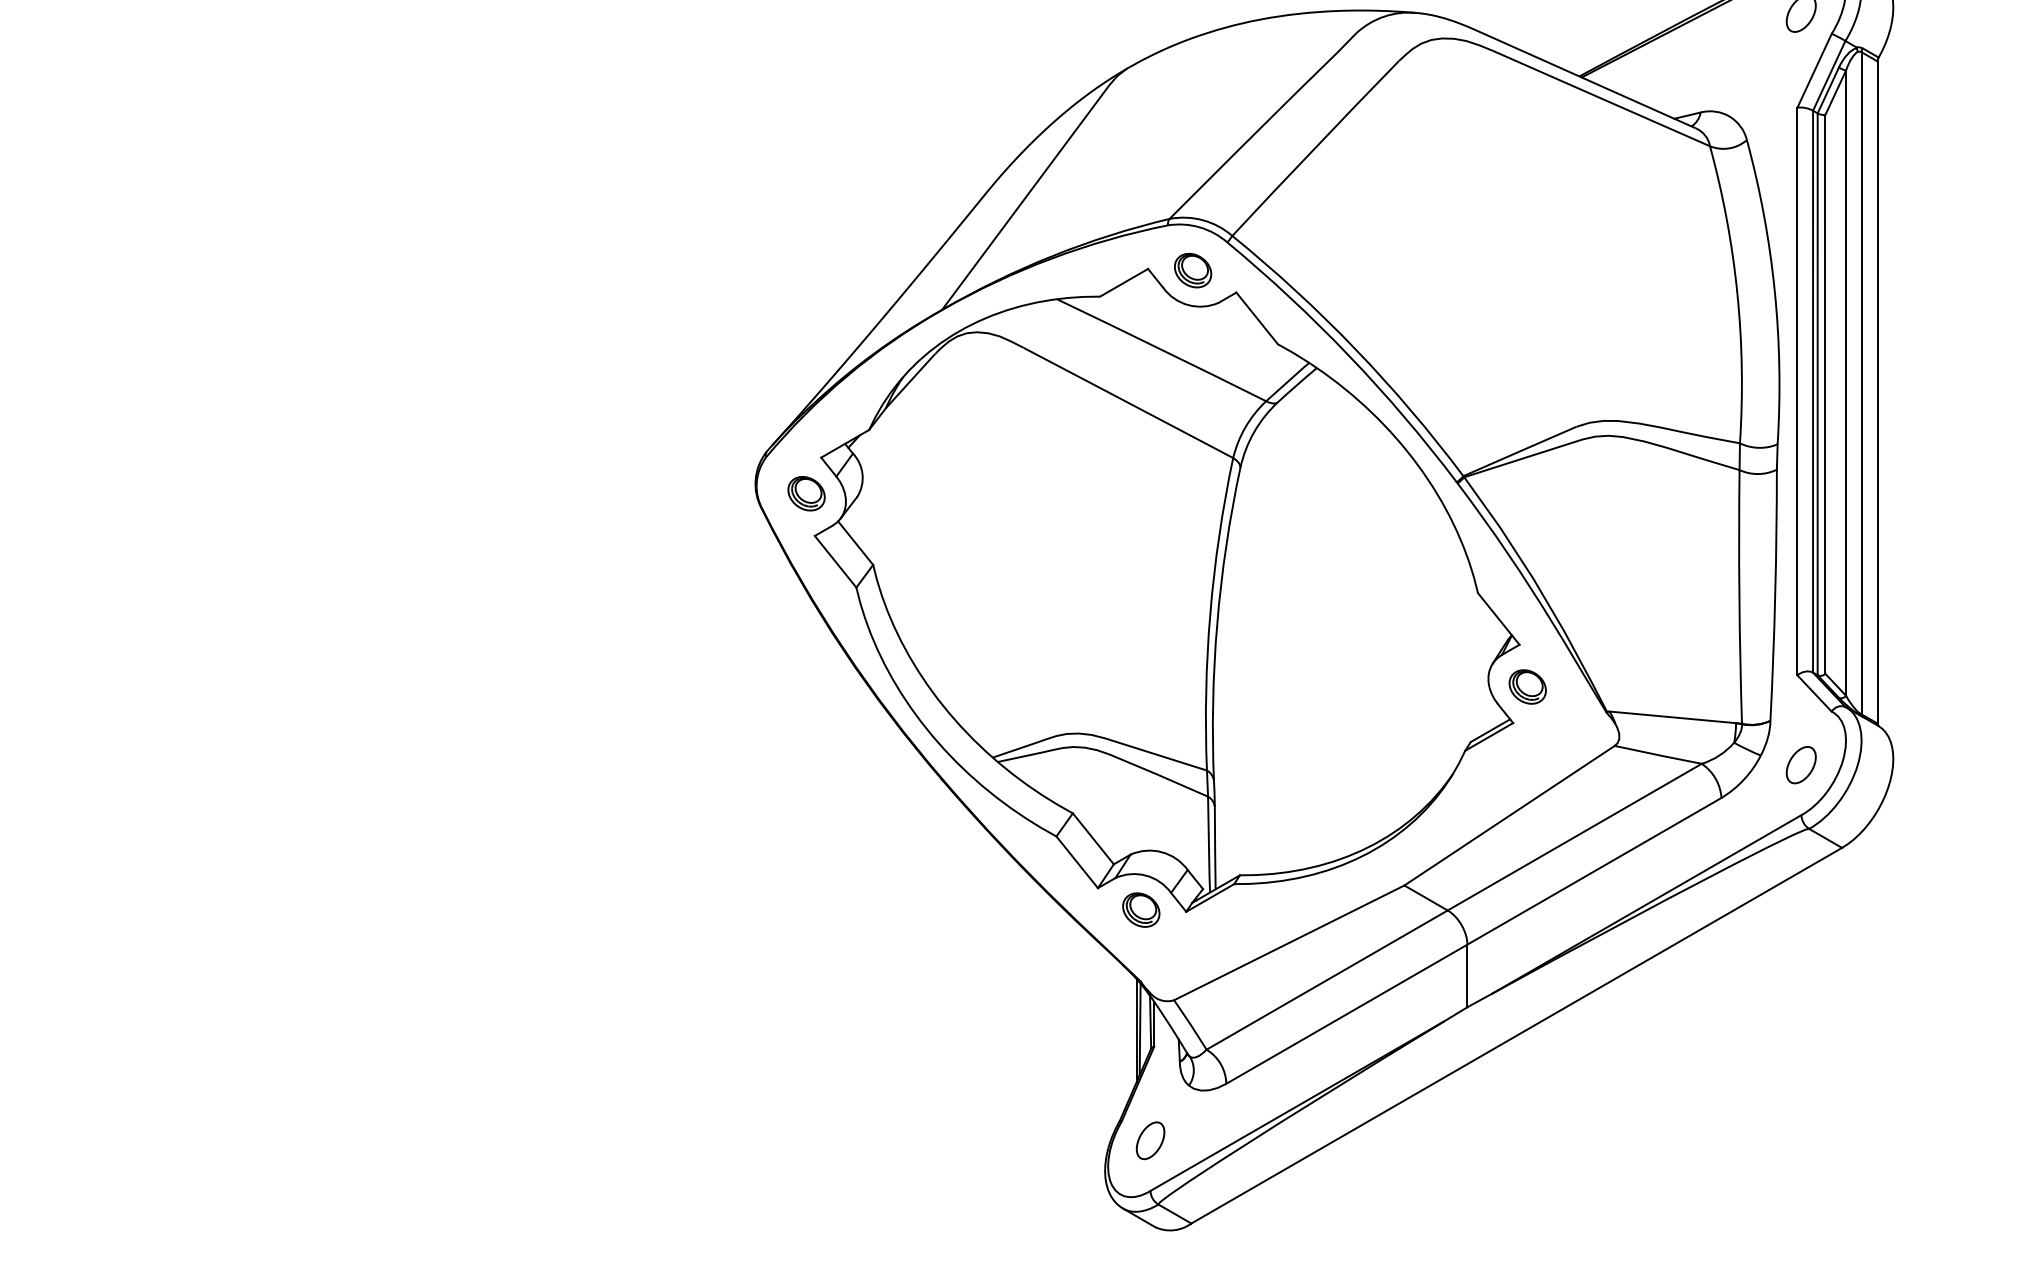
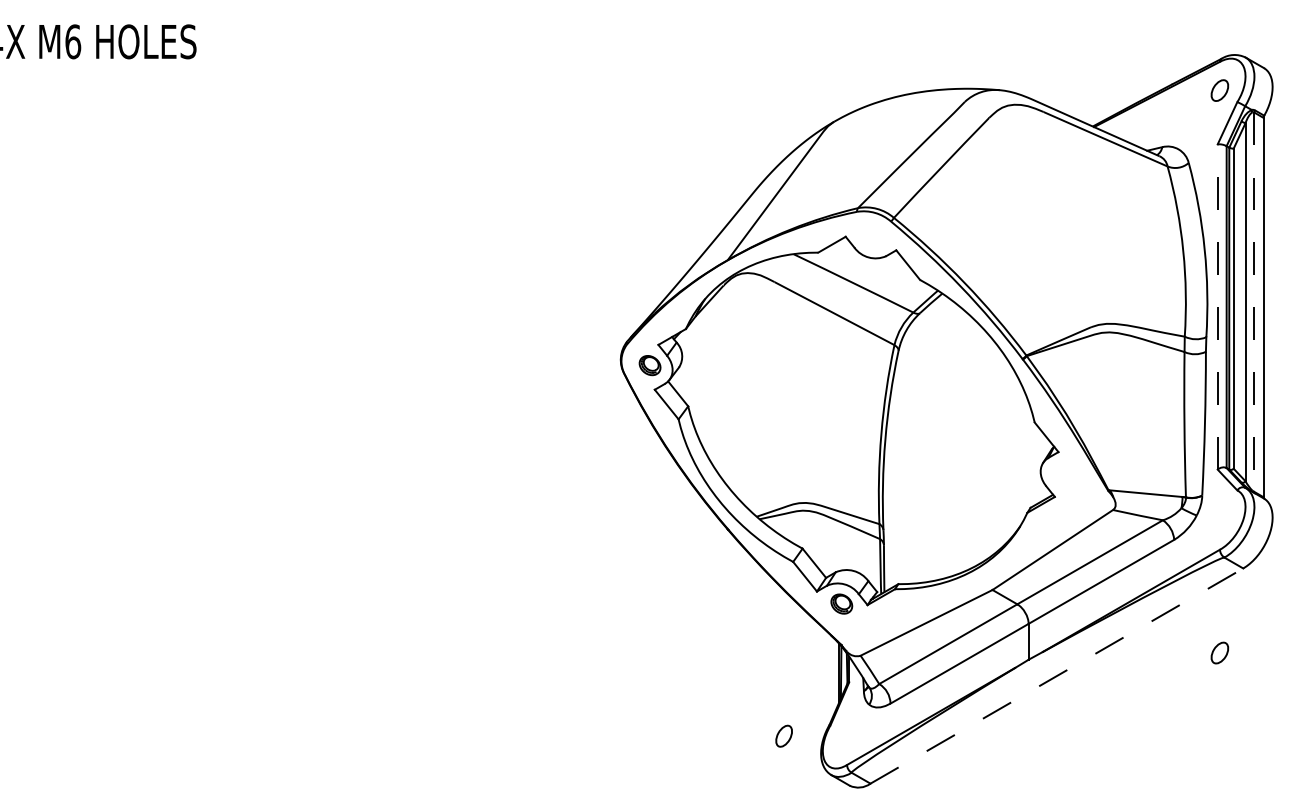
part: (1193, 270) -> (871, 237), removed
line: (1861, 383) -> (1254, 302), solid -> dashed
line: (1797, 392) -> (1217, 307), solid -> dashed
part: (1526, 685) -> (1062, 475), removed
part: (1800, 764) -> (1219, 652), moved
line: (1517, 1034) -> (1057, 675), solid -> dashed
part: (1149, 1139) -> (783, 735), moved

